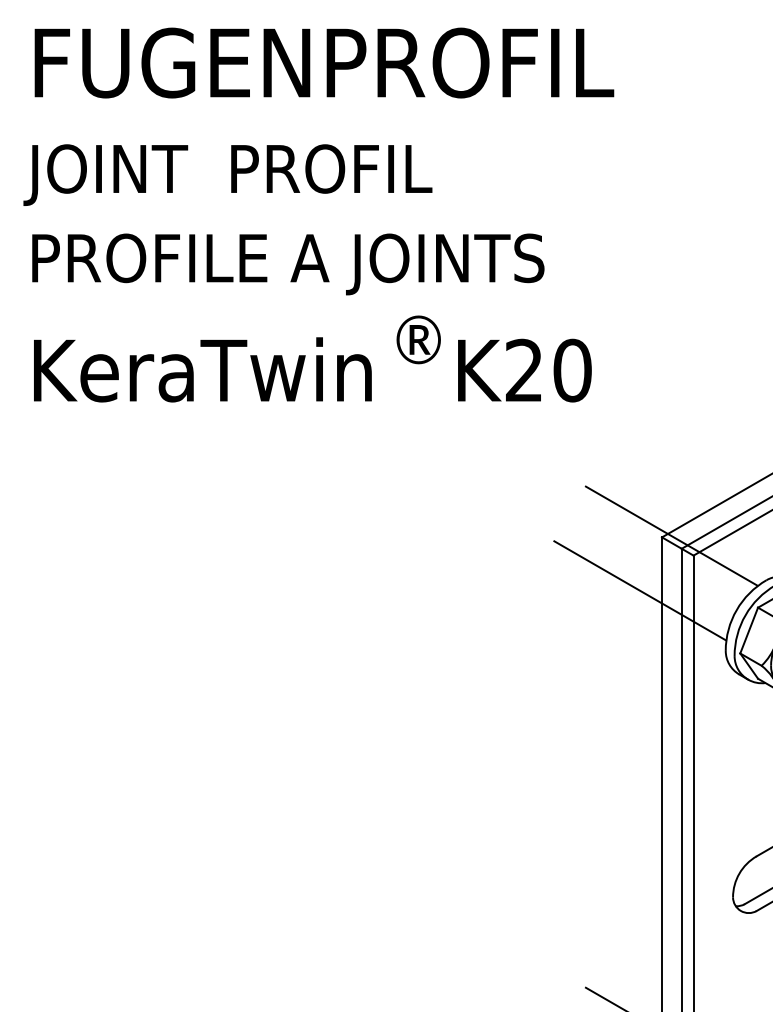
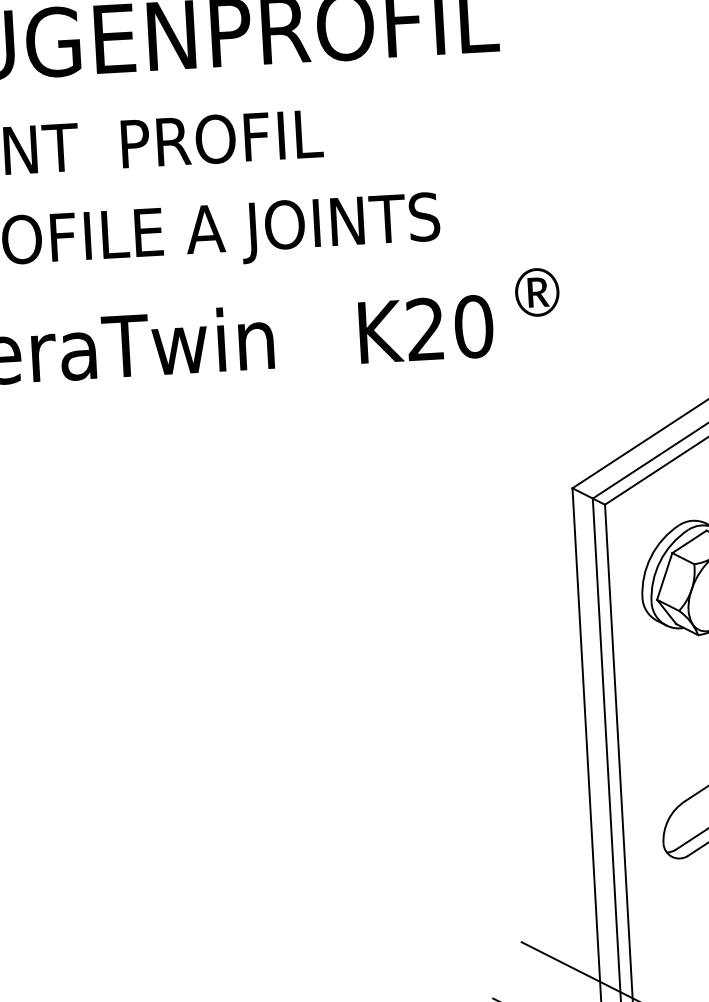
text: (418, 339) -> (536, 292), moved
line: (671, 535) -> (581, 485), removed
line: (639, 590) -> (552, 542), removed

